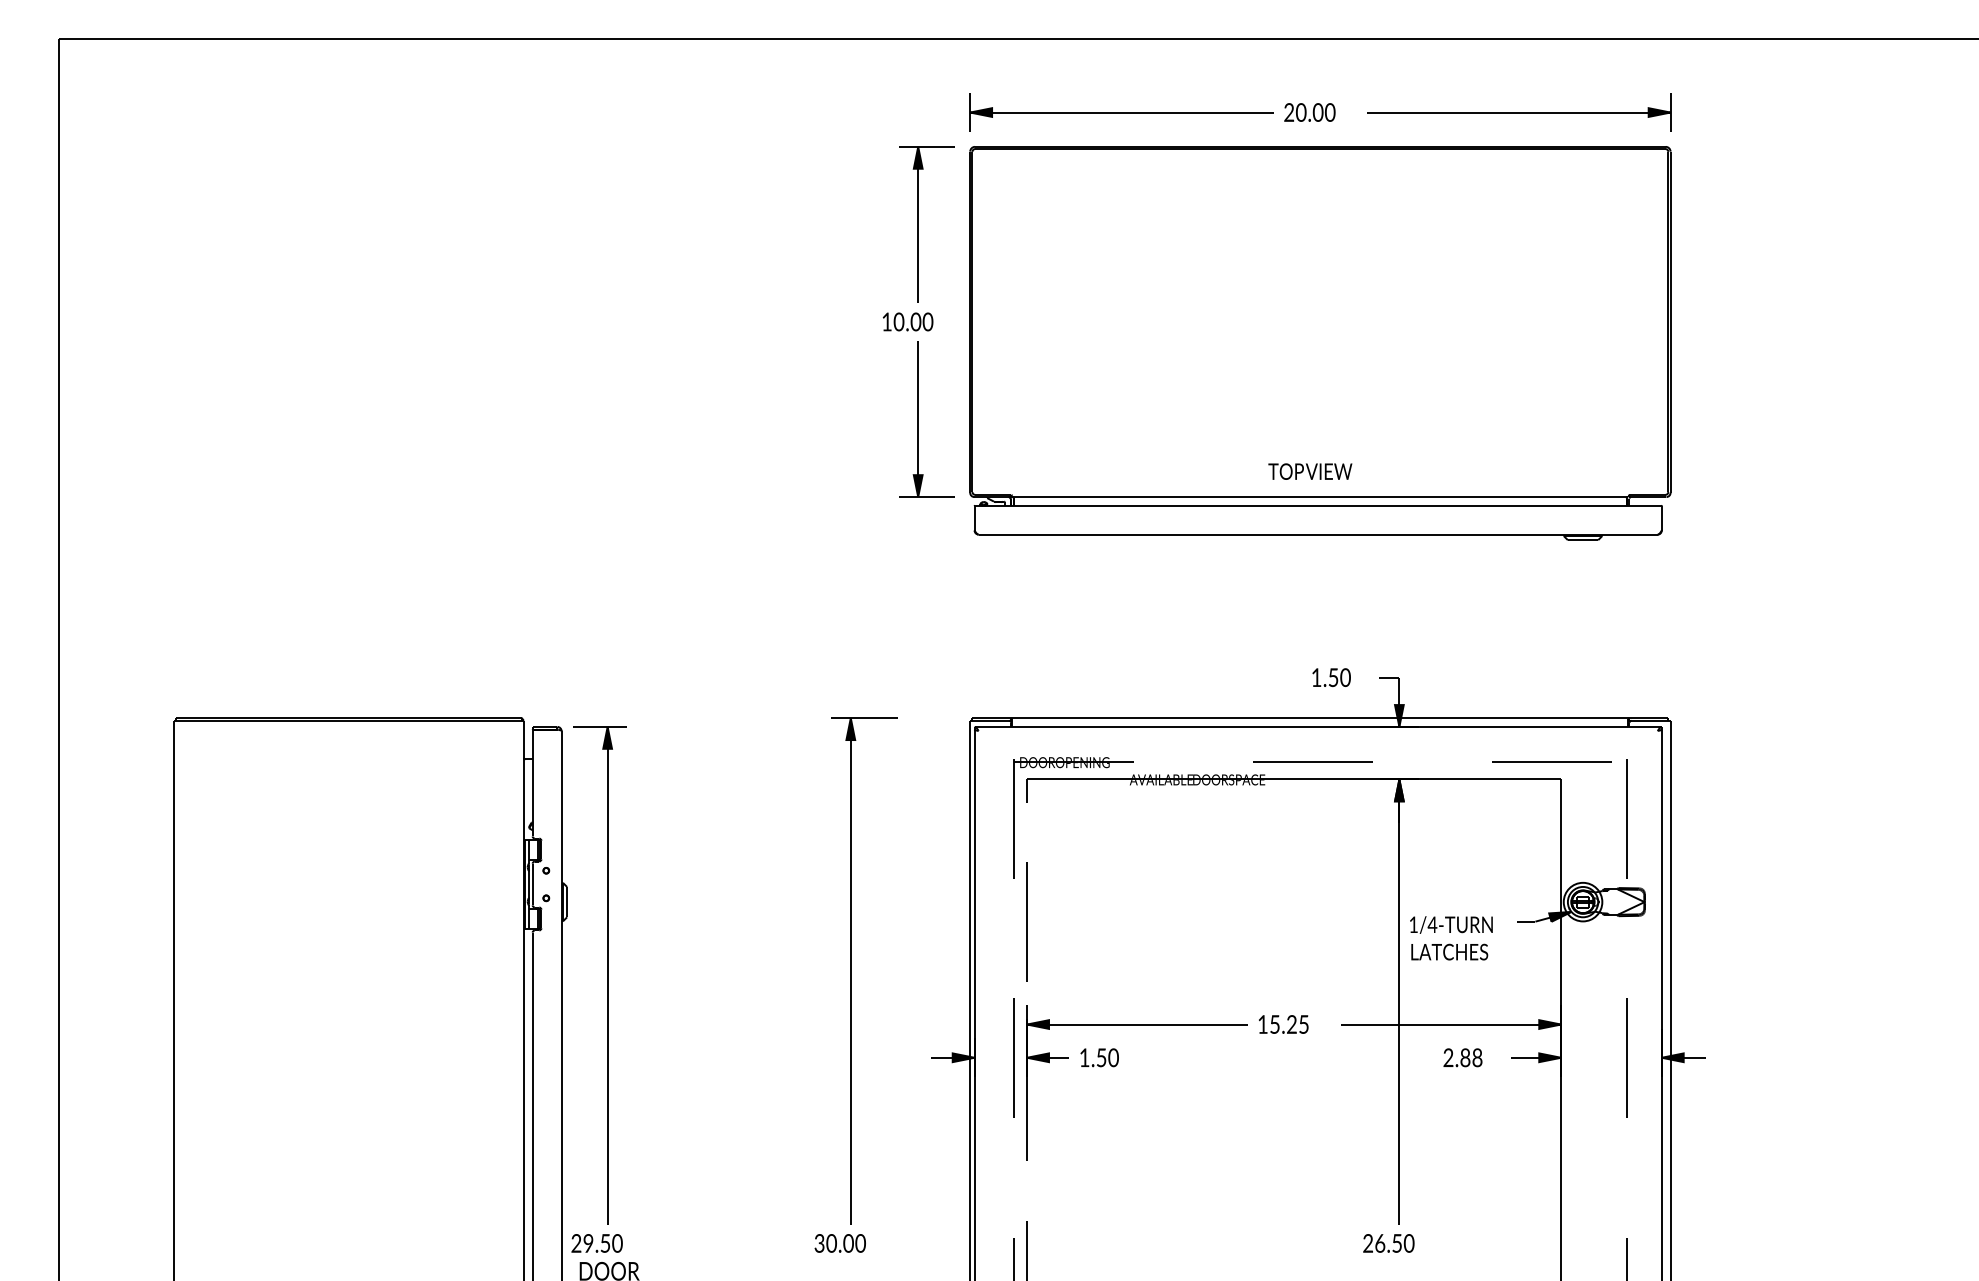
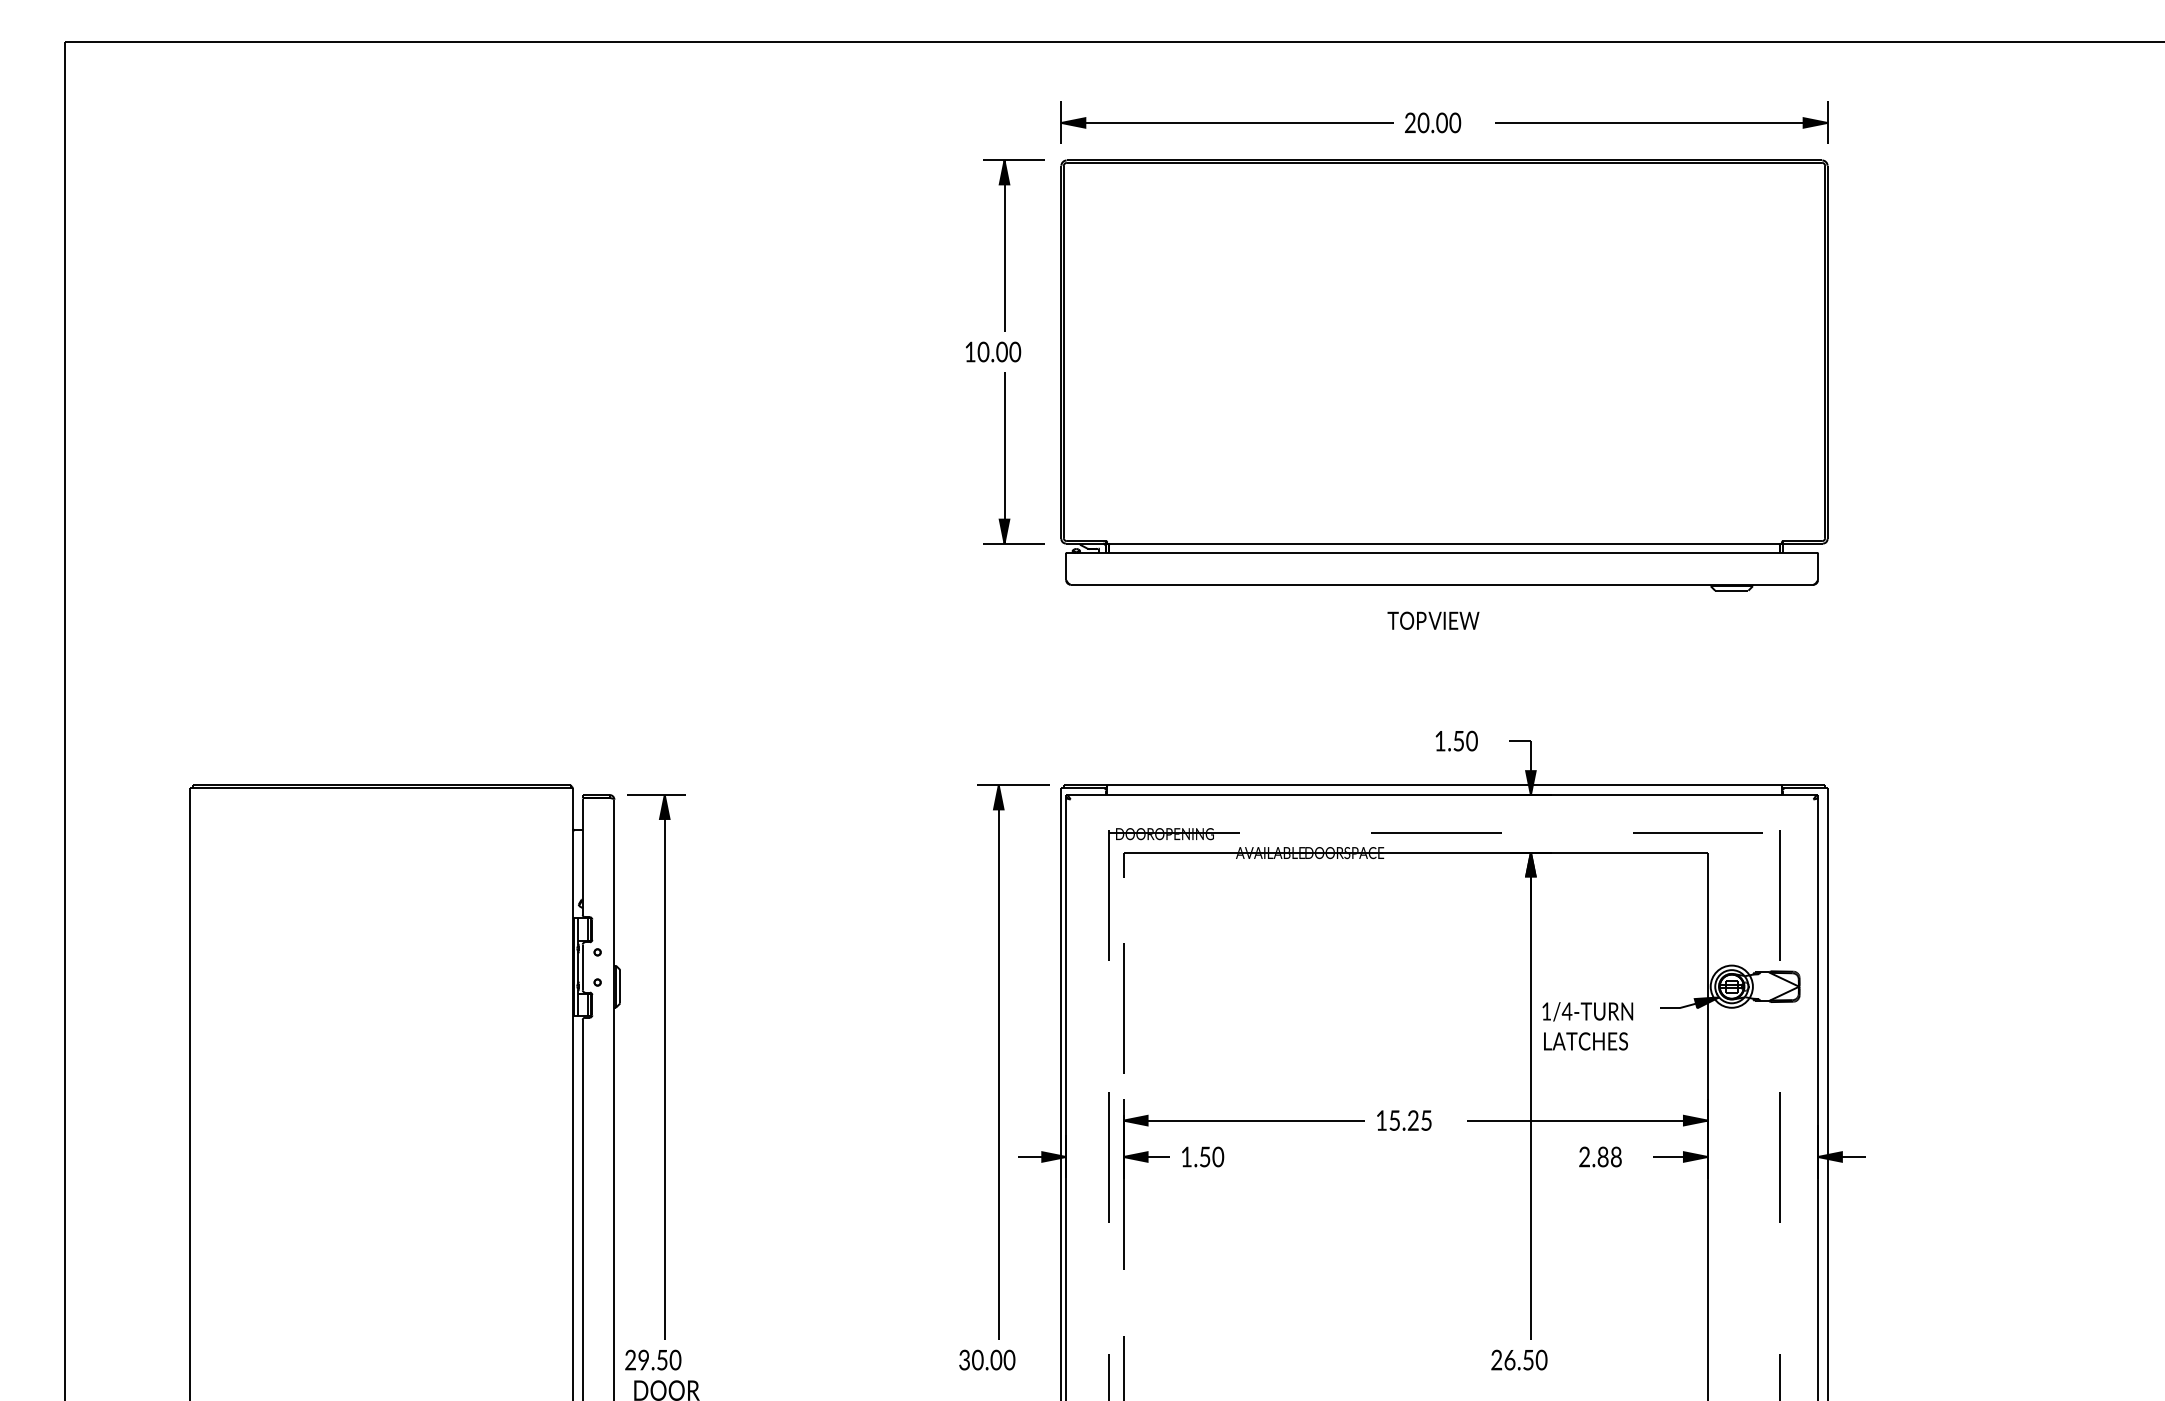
text: (1310, 471) -> (1433, 620), moved
part: (856, 985) -> (1004, 1077), moved

